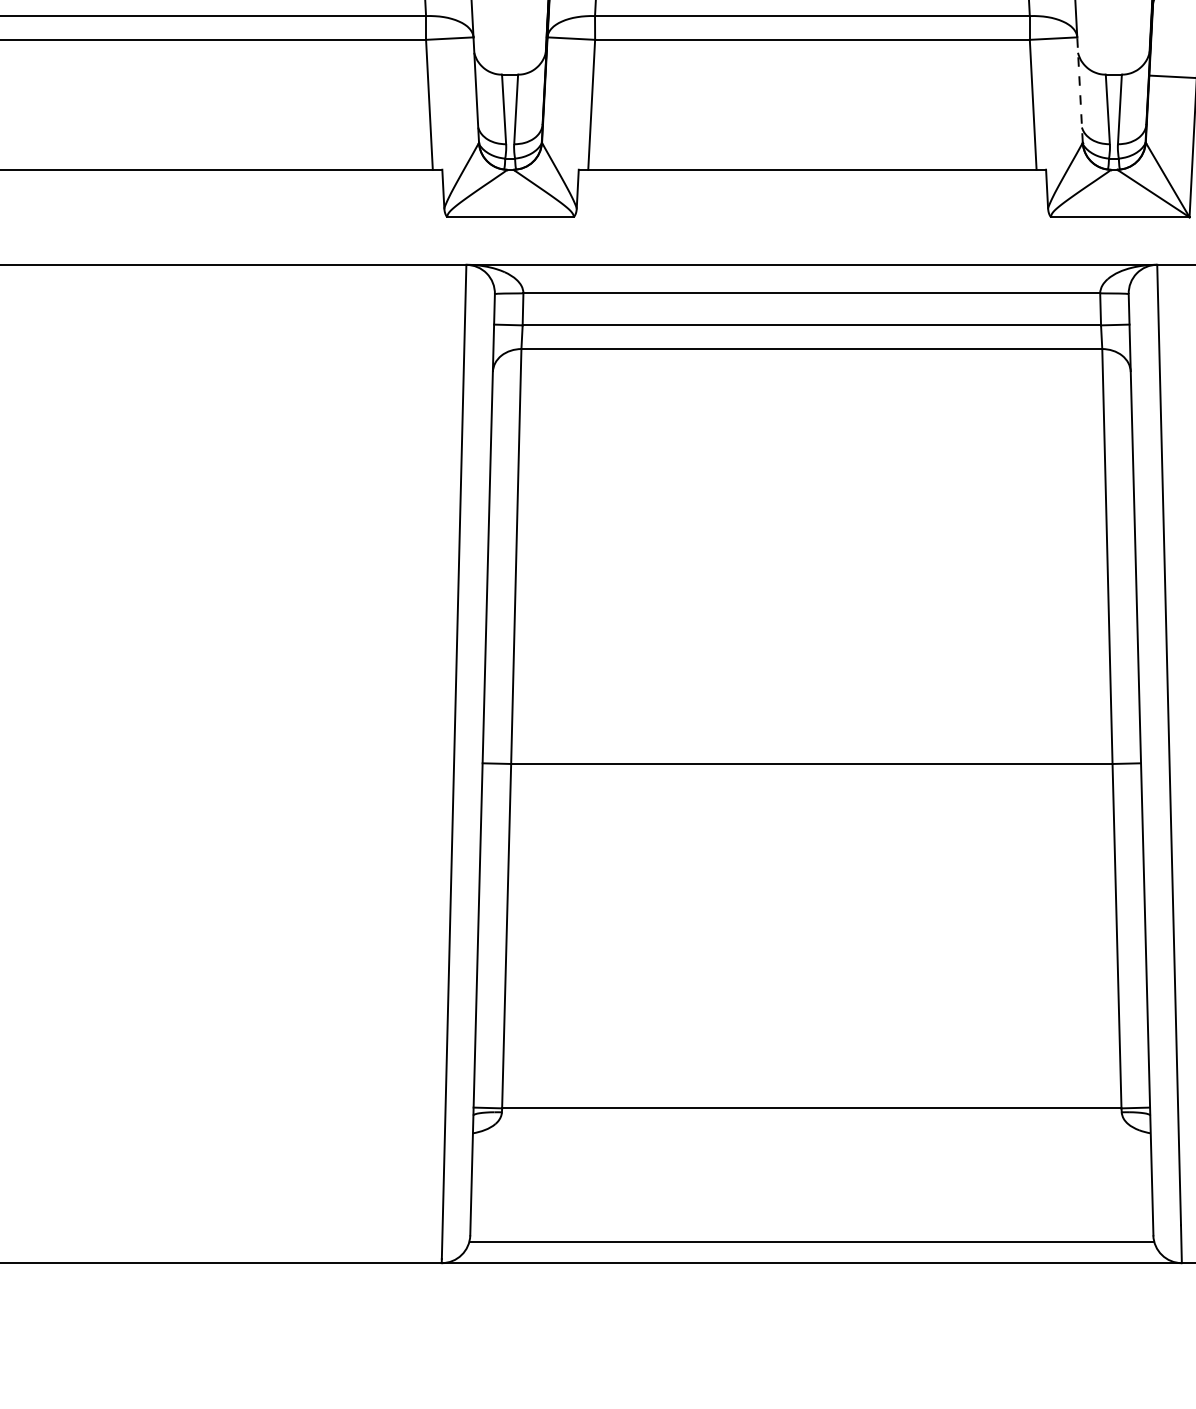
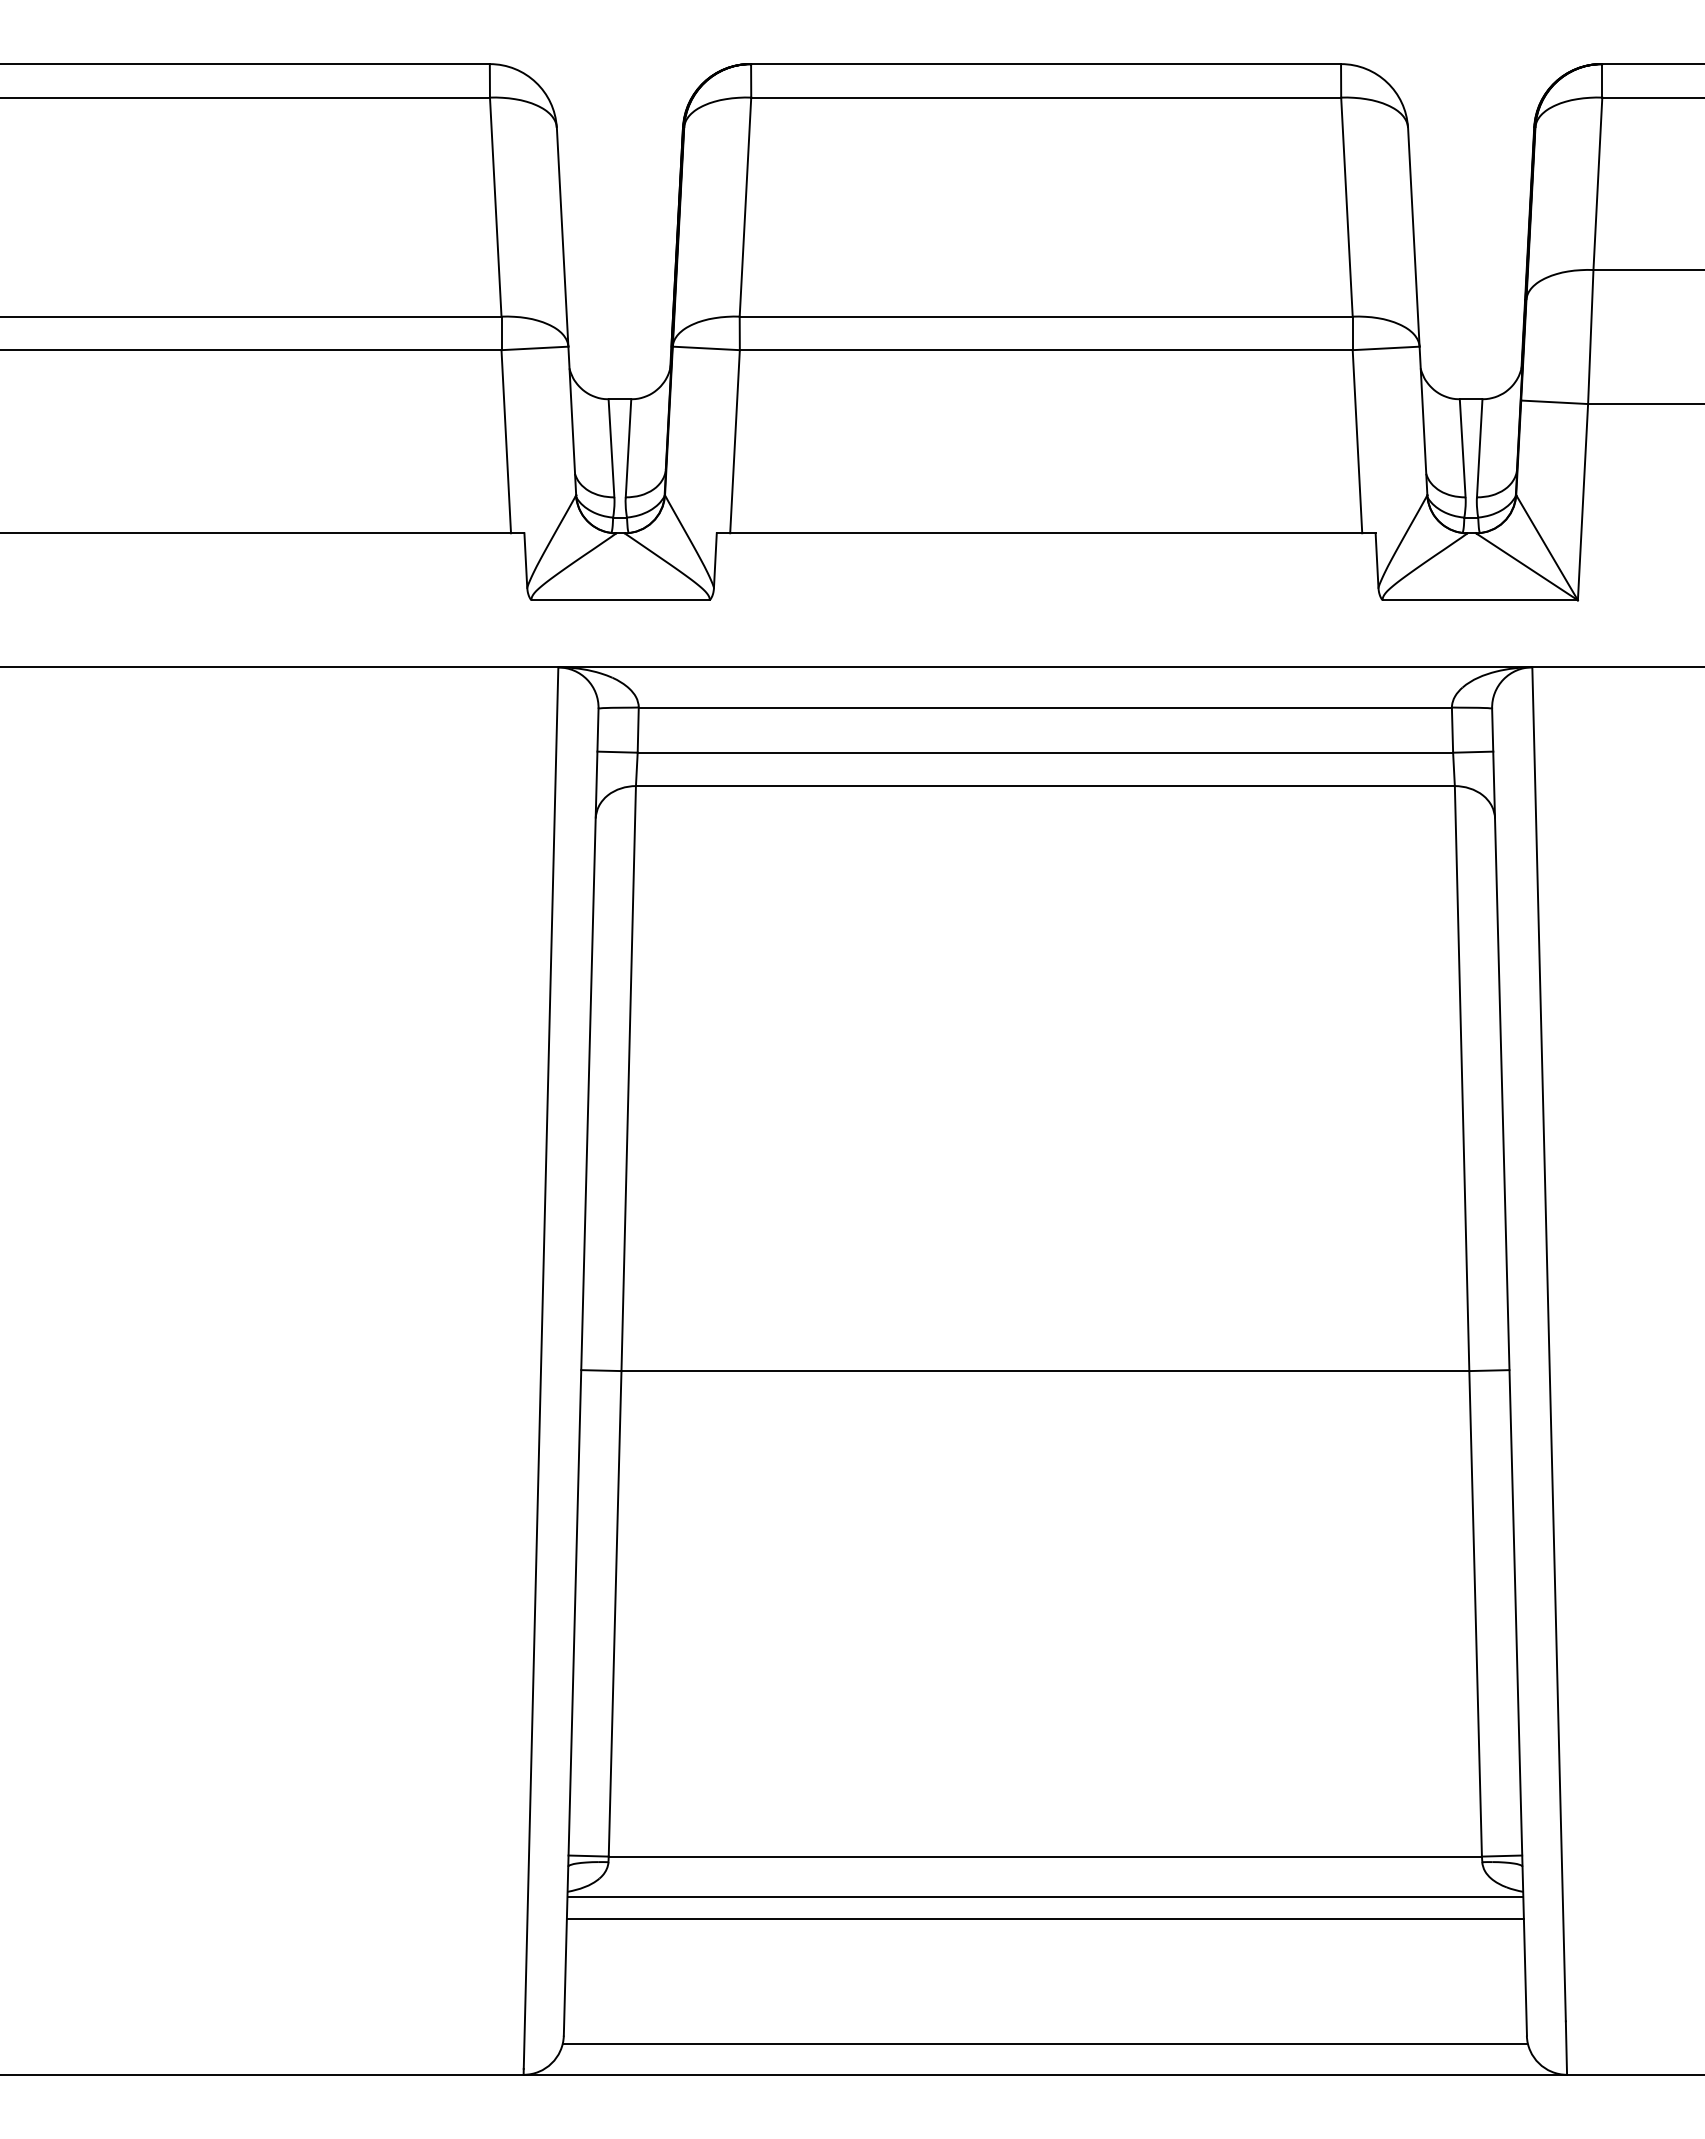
line: (1080, 89) -> (1423, 420), dashed -> solid
line: (811, 1136) -> (1045, 1896), added
line: (811, 1152) -> (1044, 1919), added

